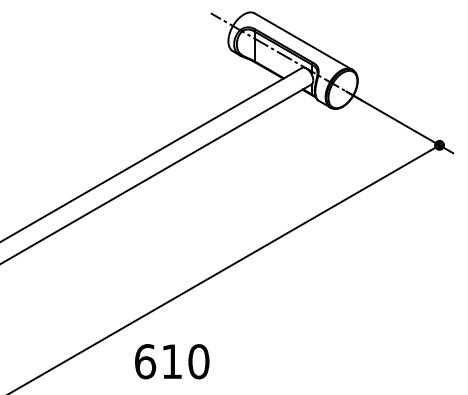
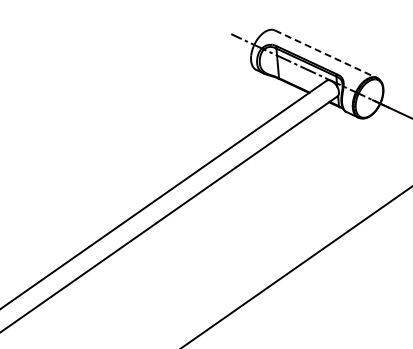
line: (303, 41) -> (325, 54), solid -> dashed

